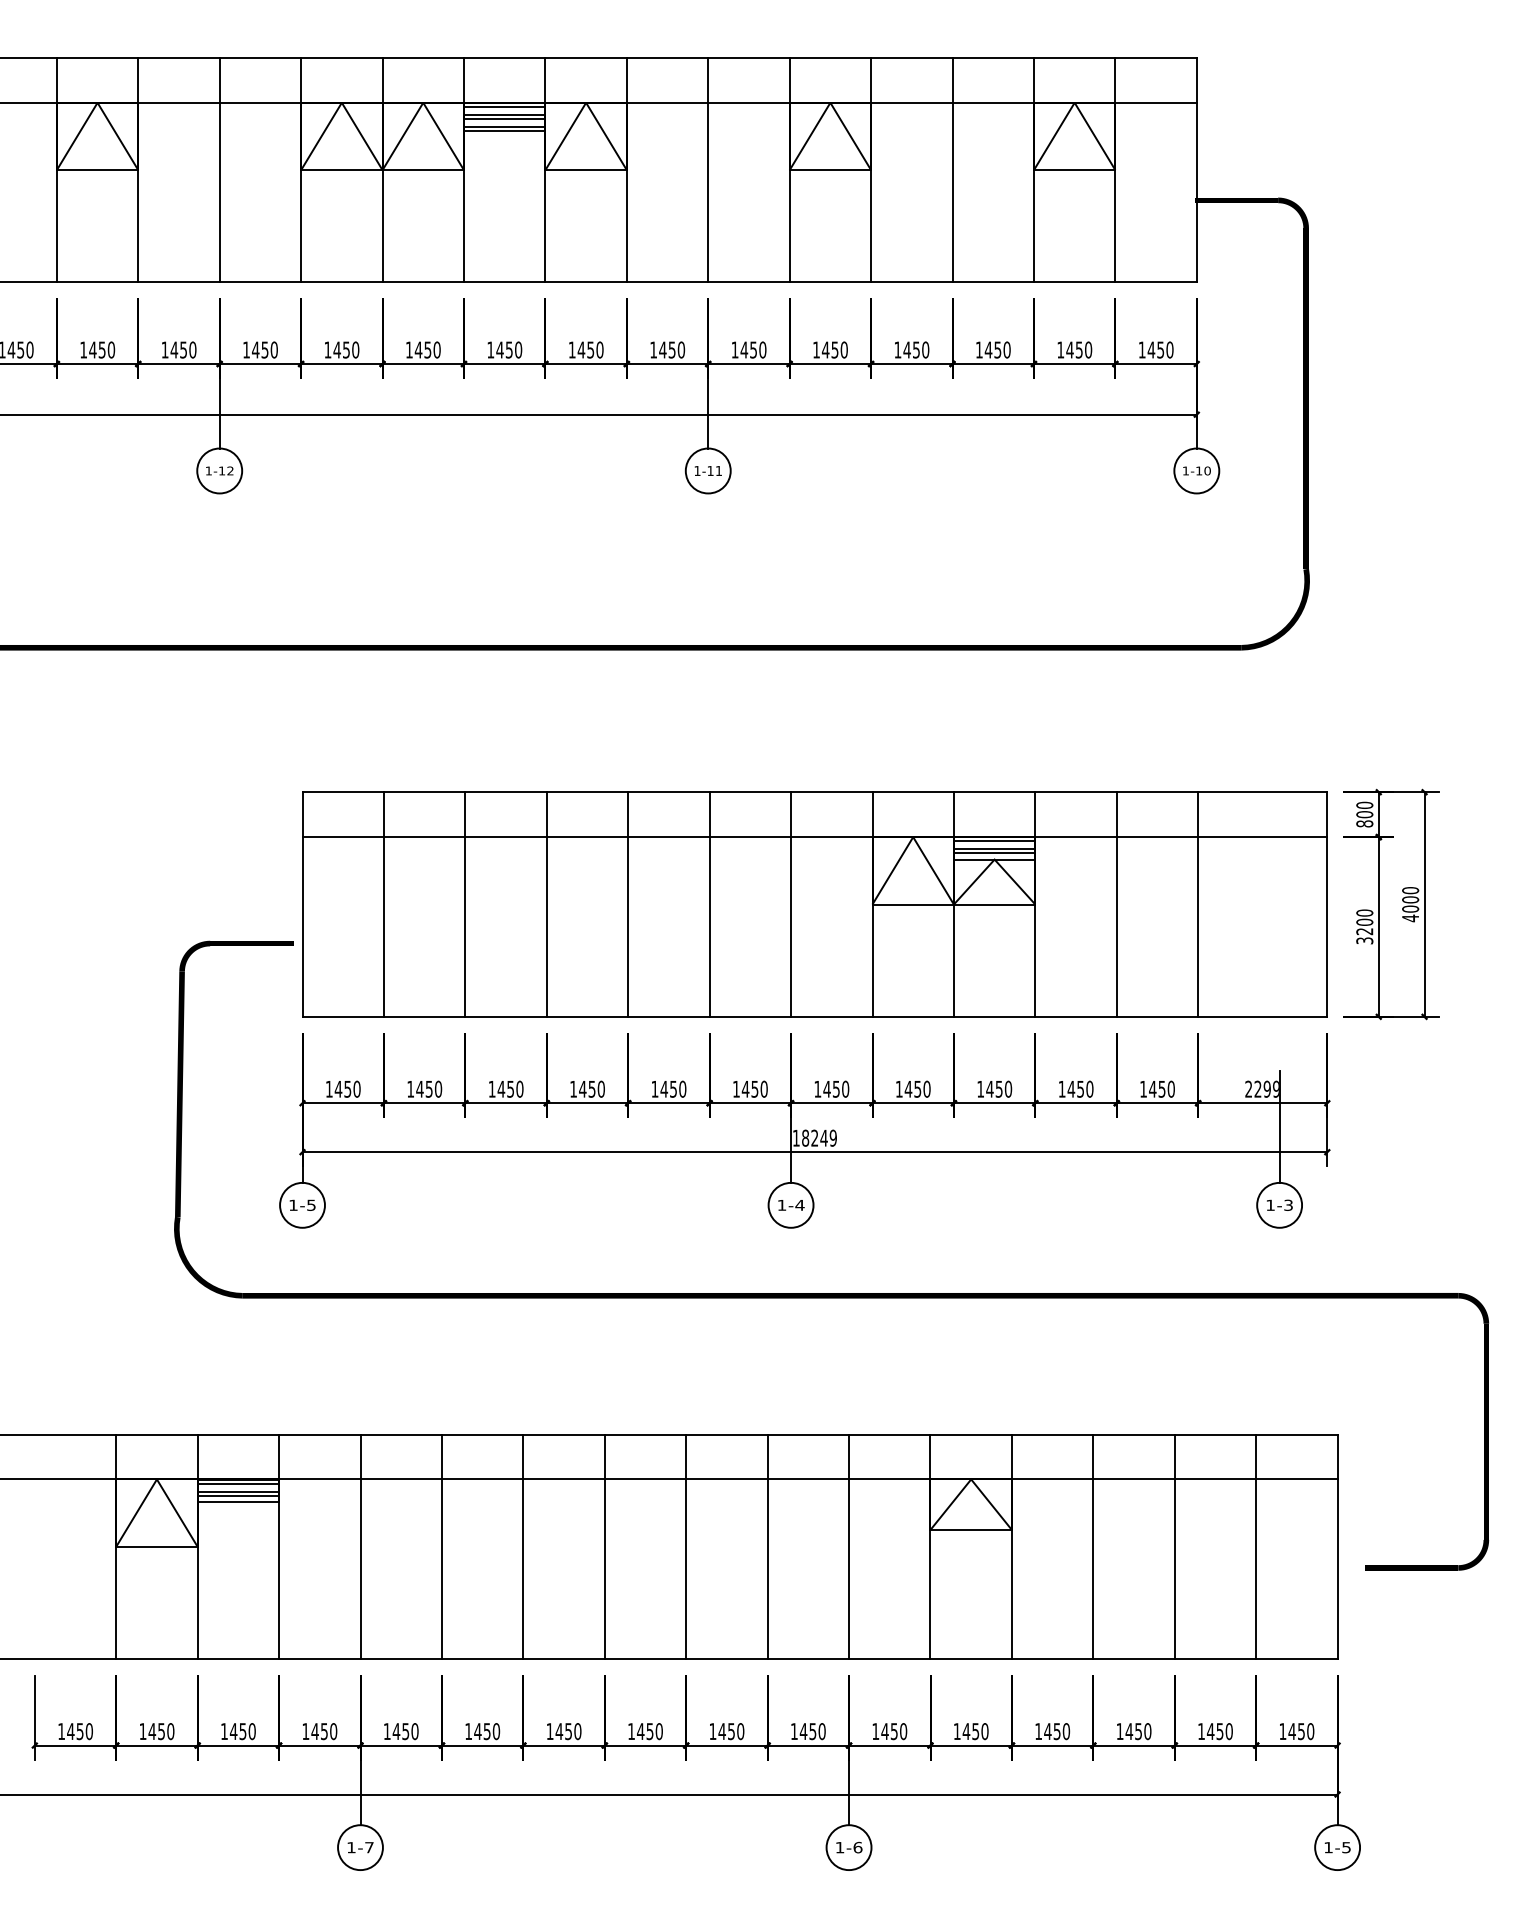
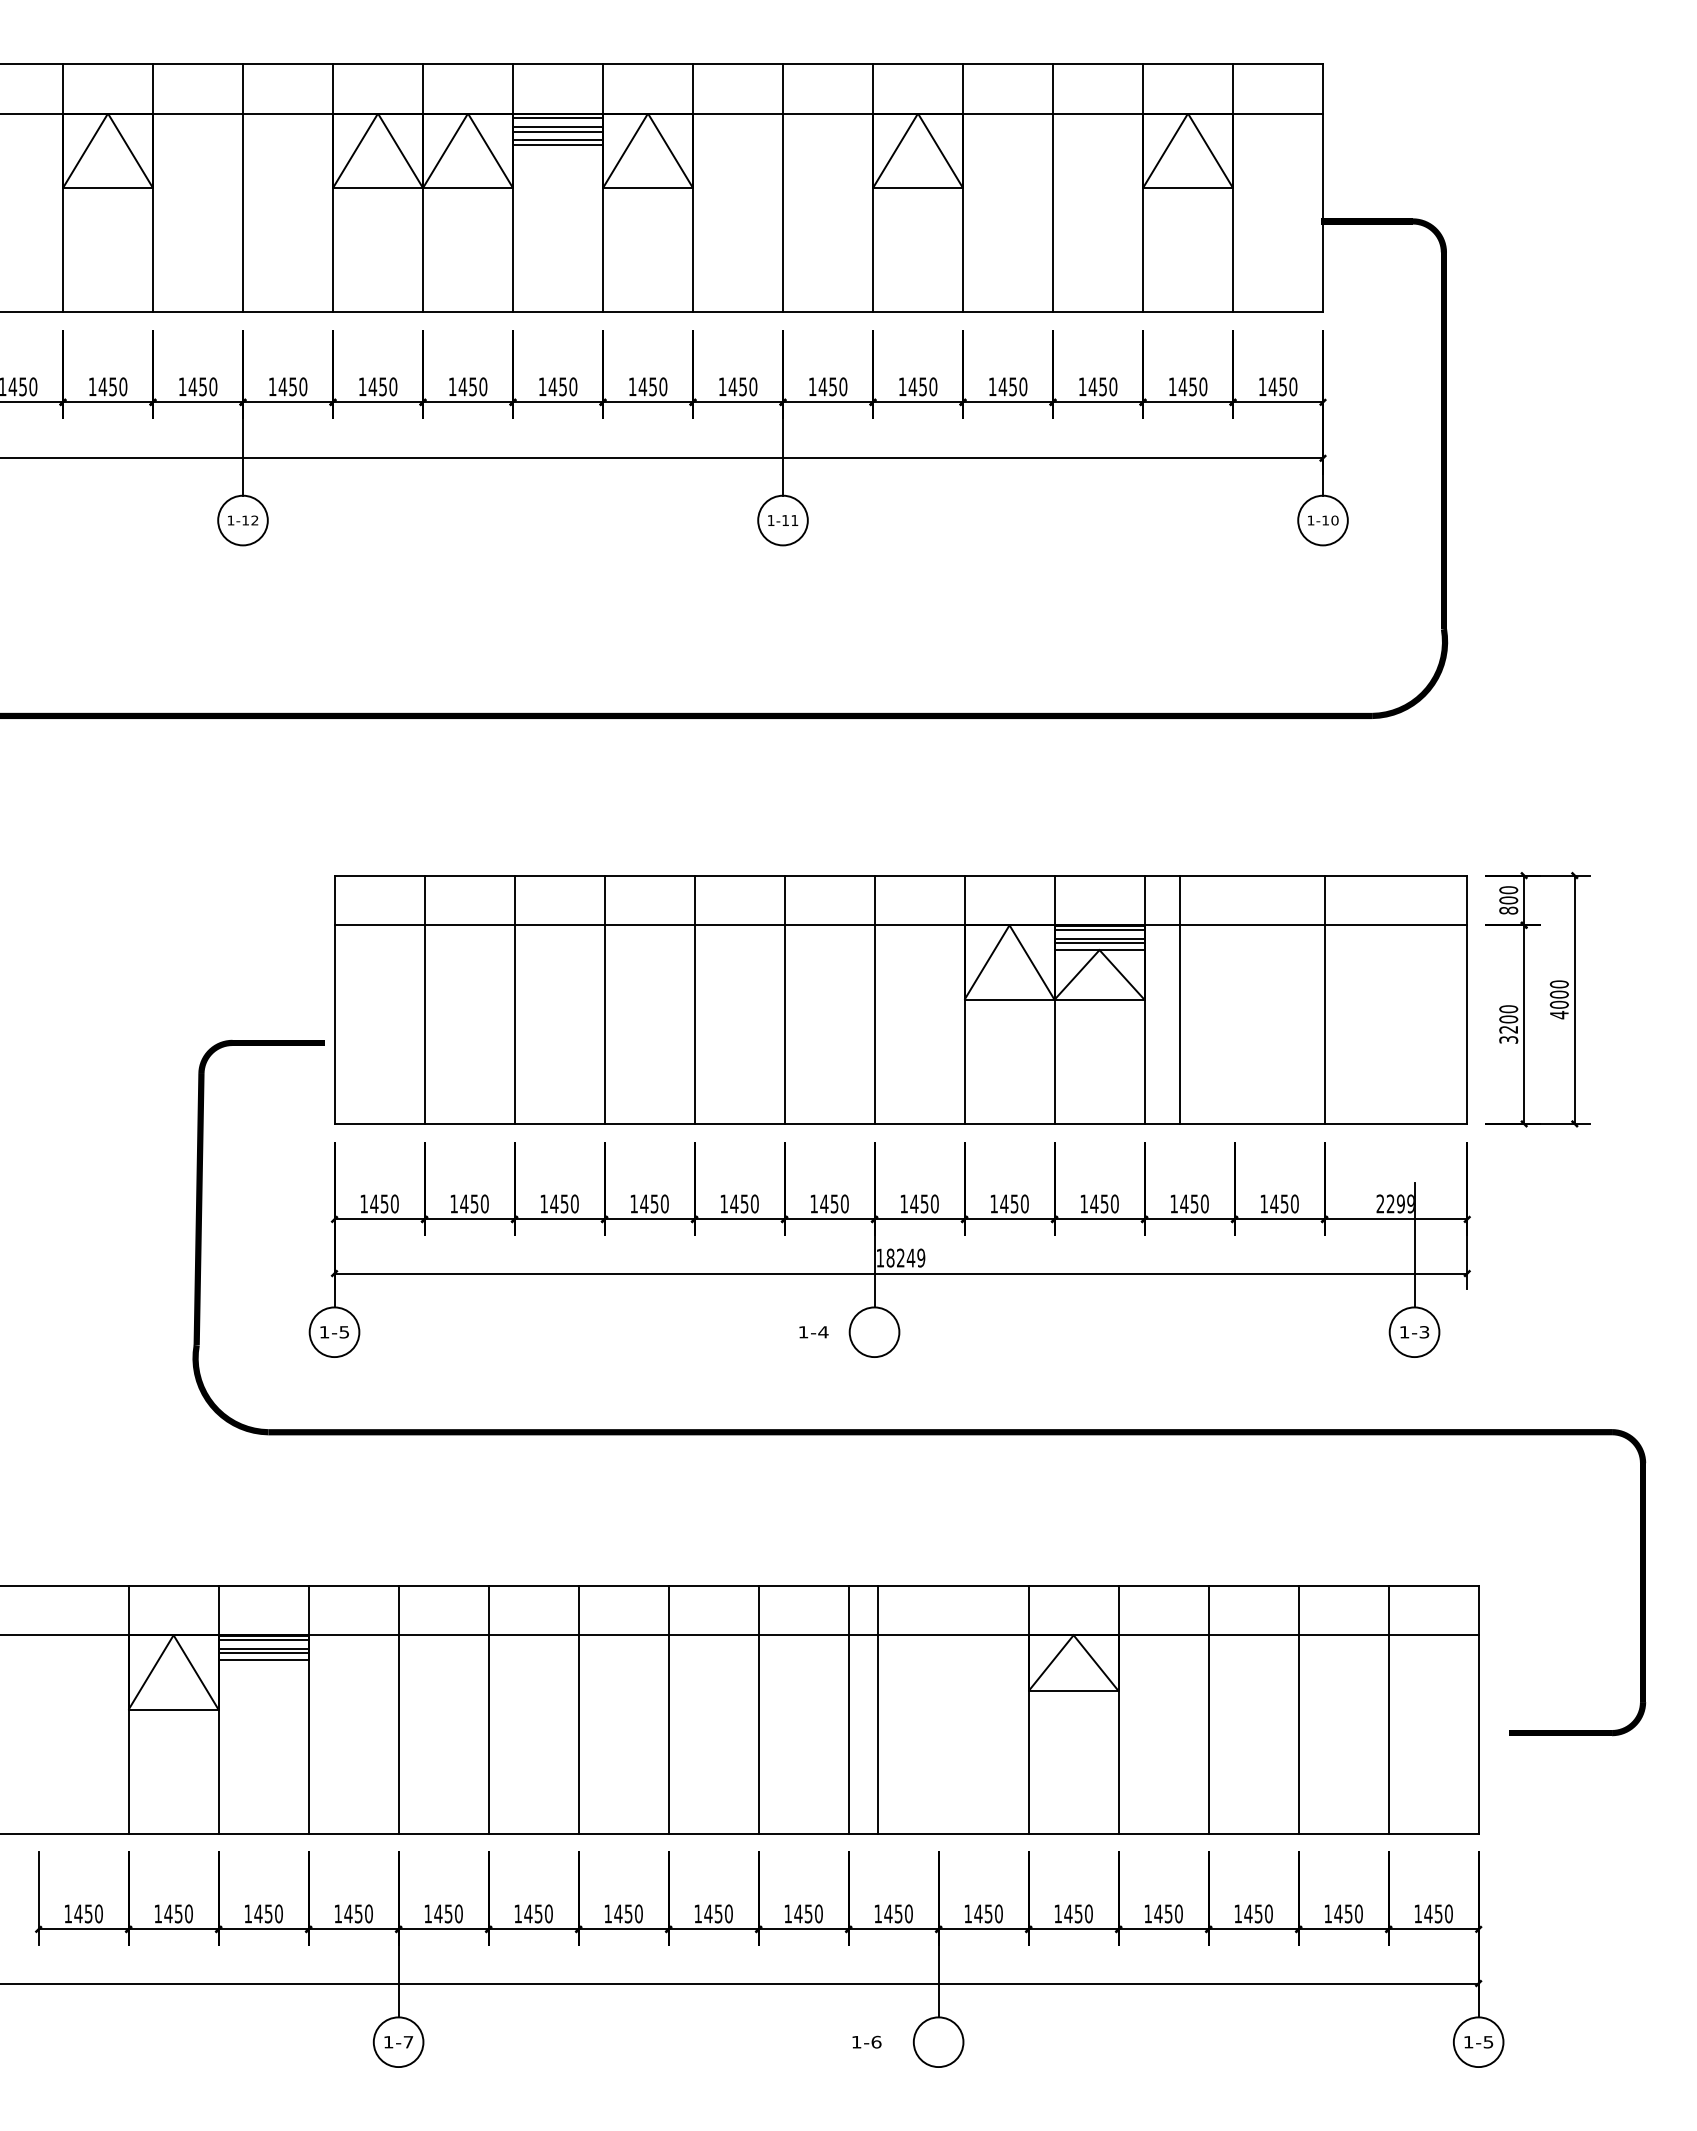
line: (1116, 904) -> (1179, 999), moved
text: (791, 1205) -> (813, 1332), moved
line: (848, 1546) -> (877, 1709), moved
text: (848, 1846) -> (866, 2041), moved

